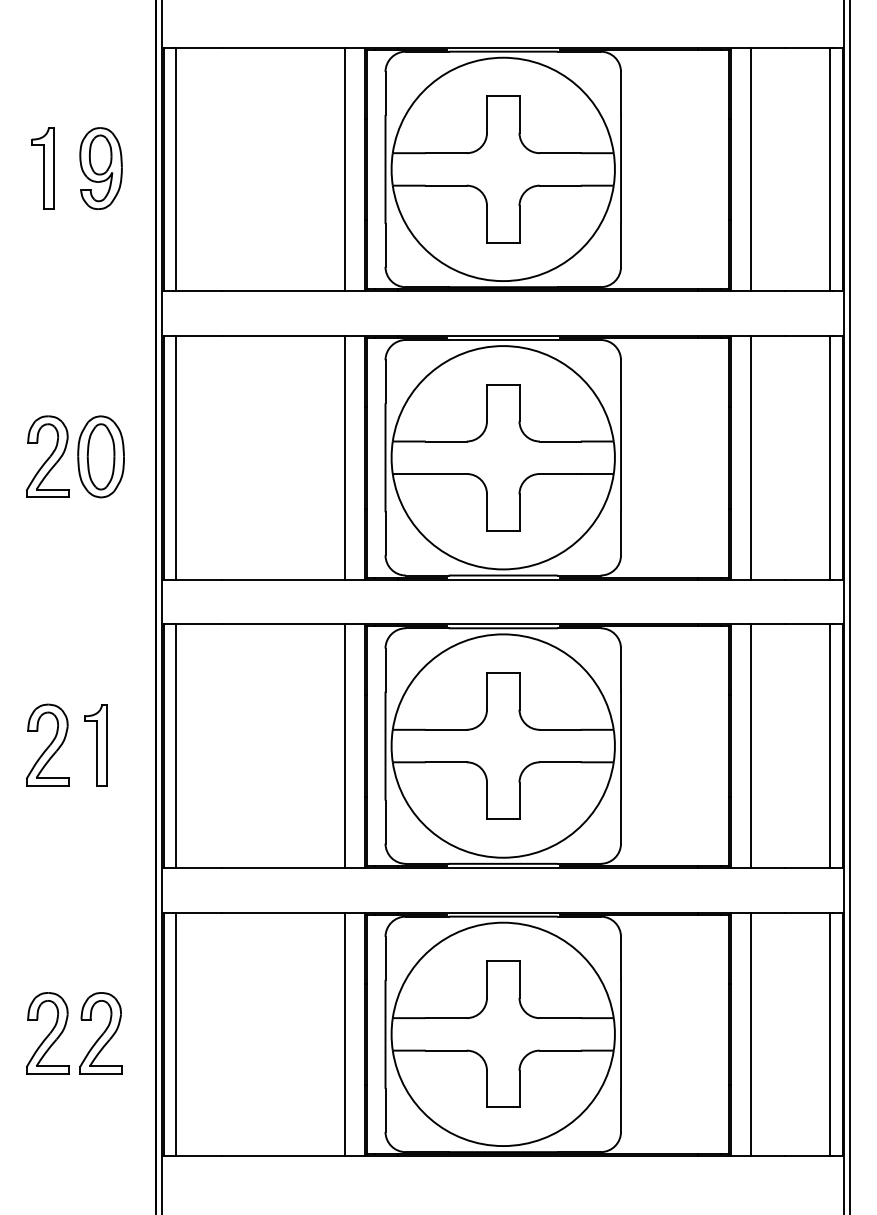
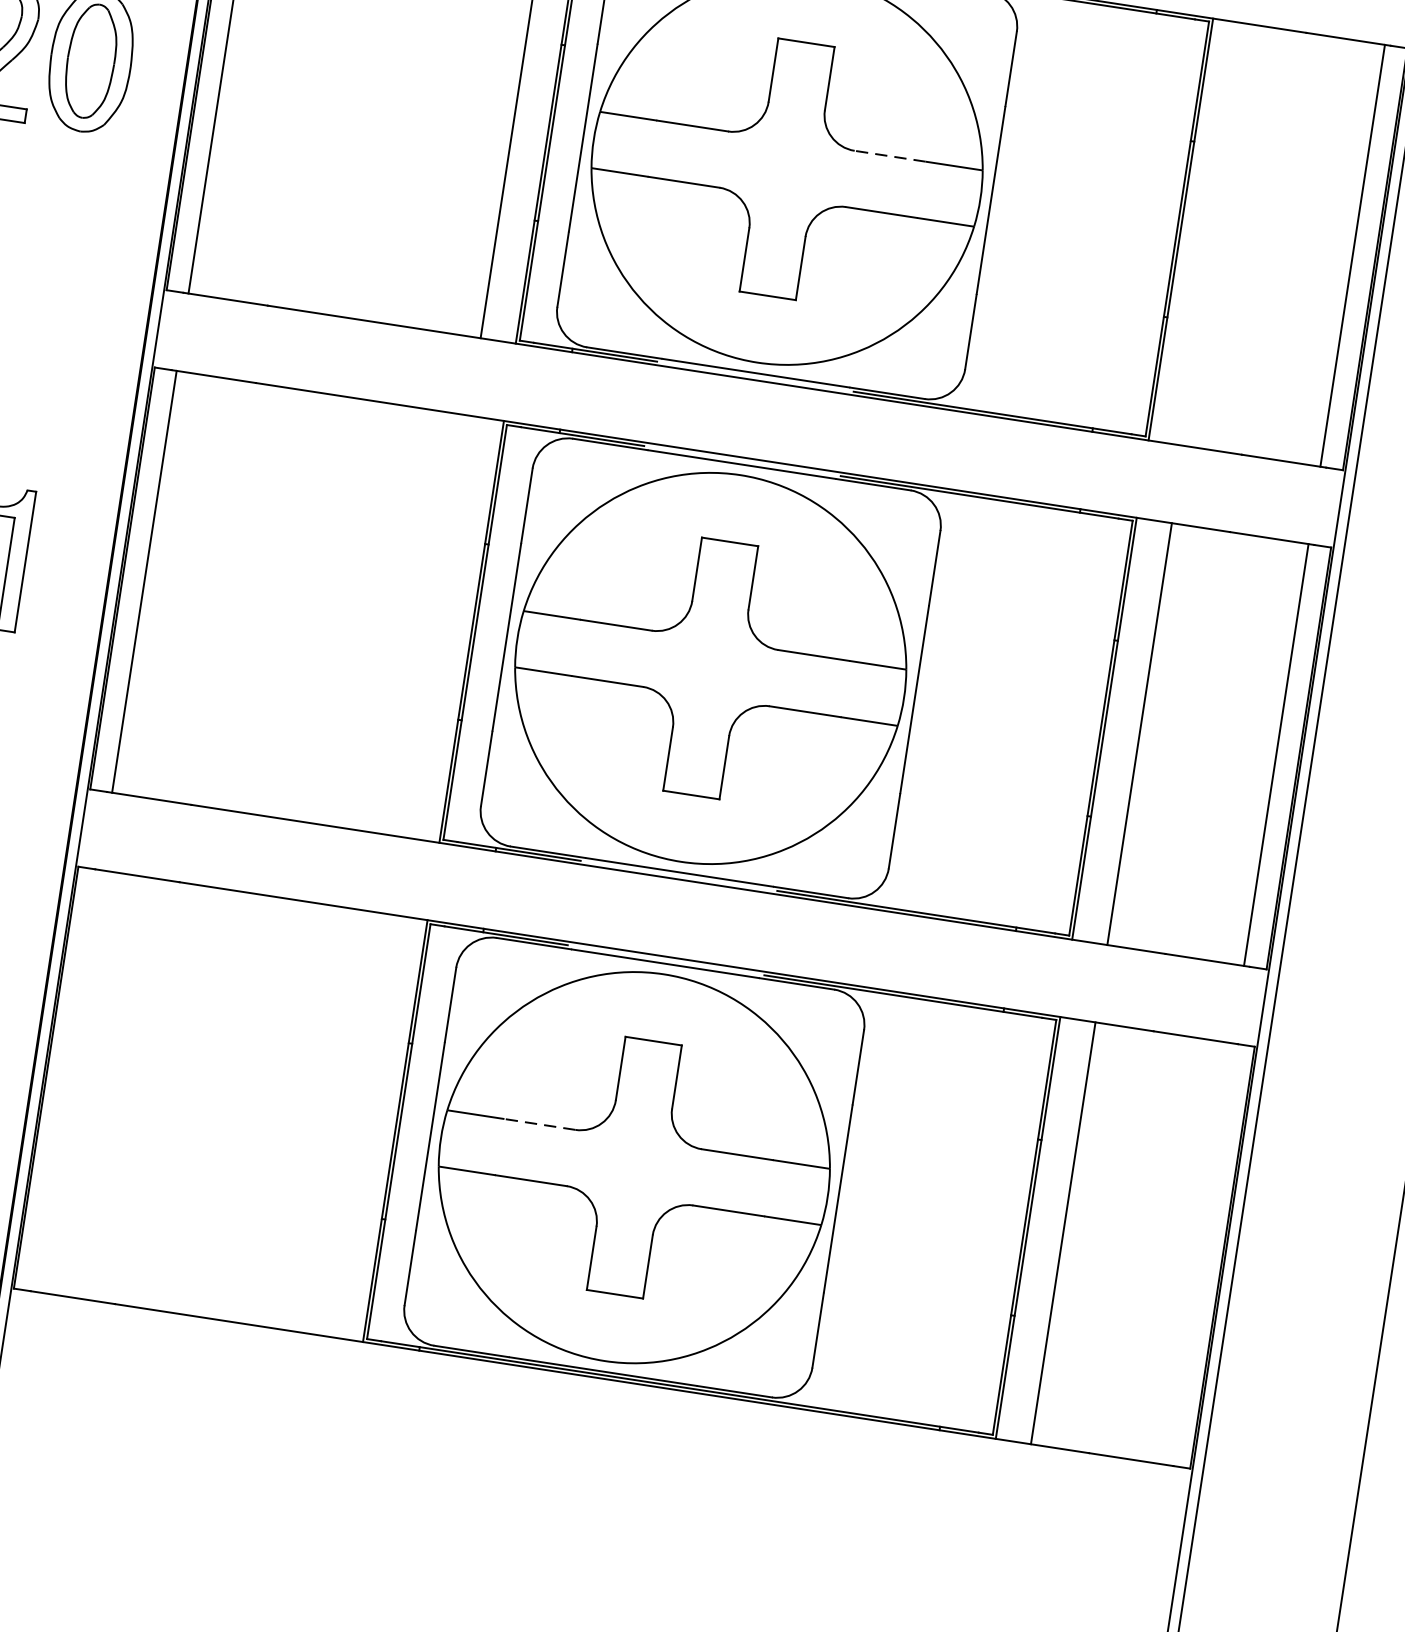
line: (559, 441) -> (888, 156), solid -> dashed
line: (750, 457) -> (1215, 234), removed
line: (344, 745) -> (435, 625), removed
line: (445, 1018) -> (538, 1124), solid -> dashed
line: (176, 1034) -> (68, 1081), removed
line: (344, 1034) -> (359, 1125), removed
line: (829, 1034) -> (1199, 1254), removed

